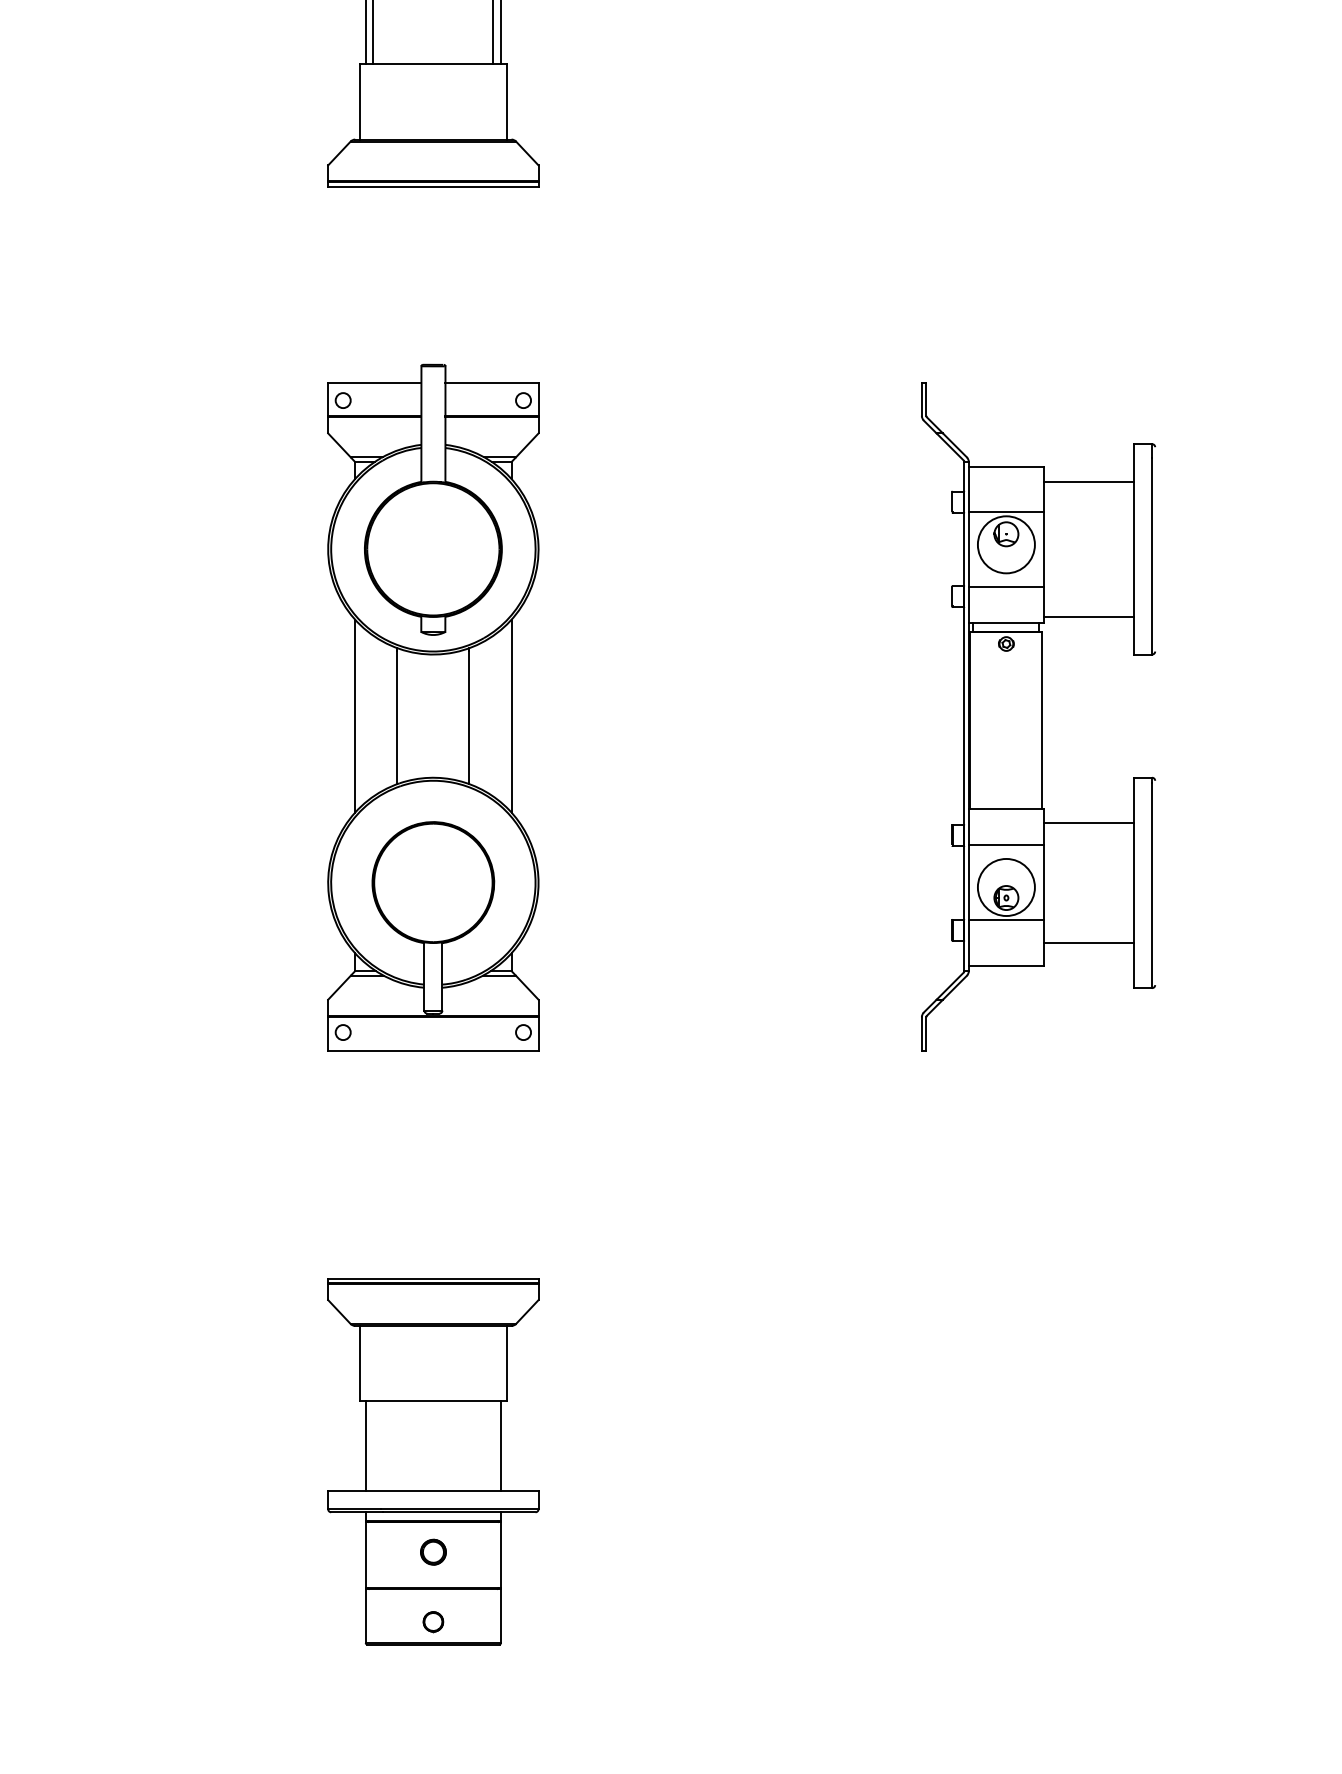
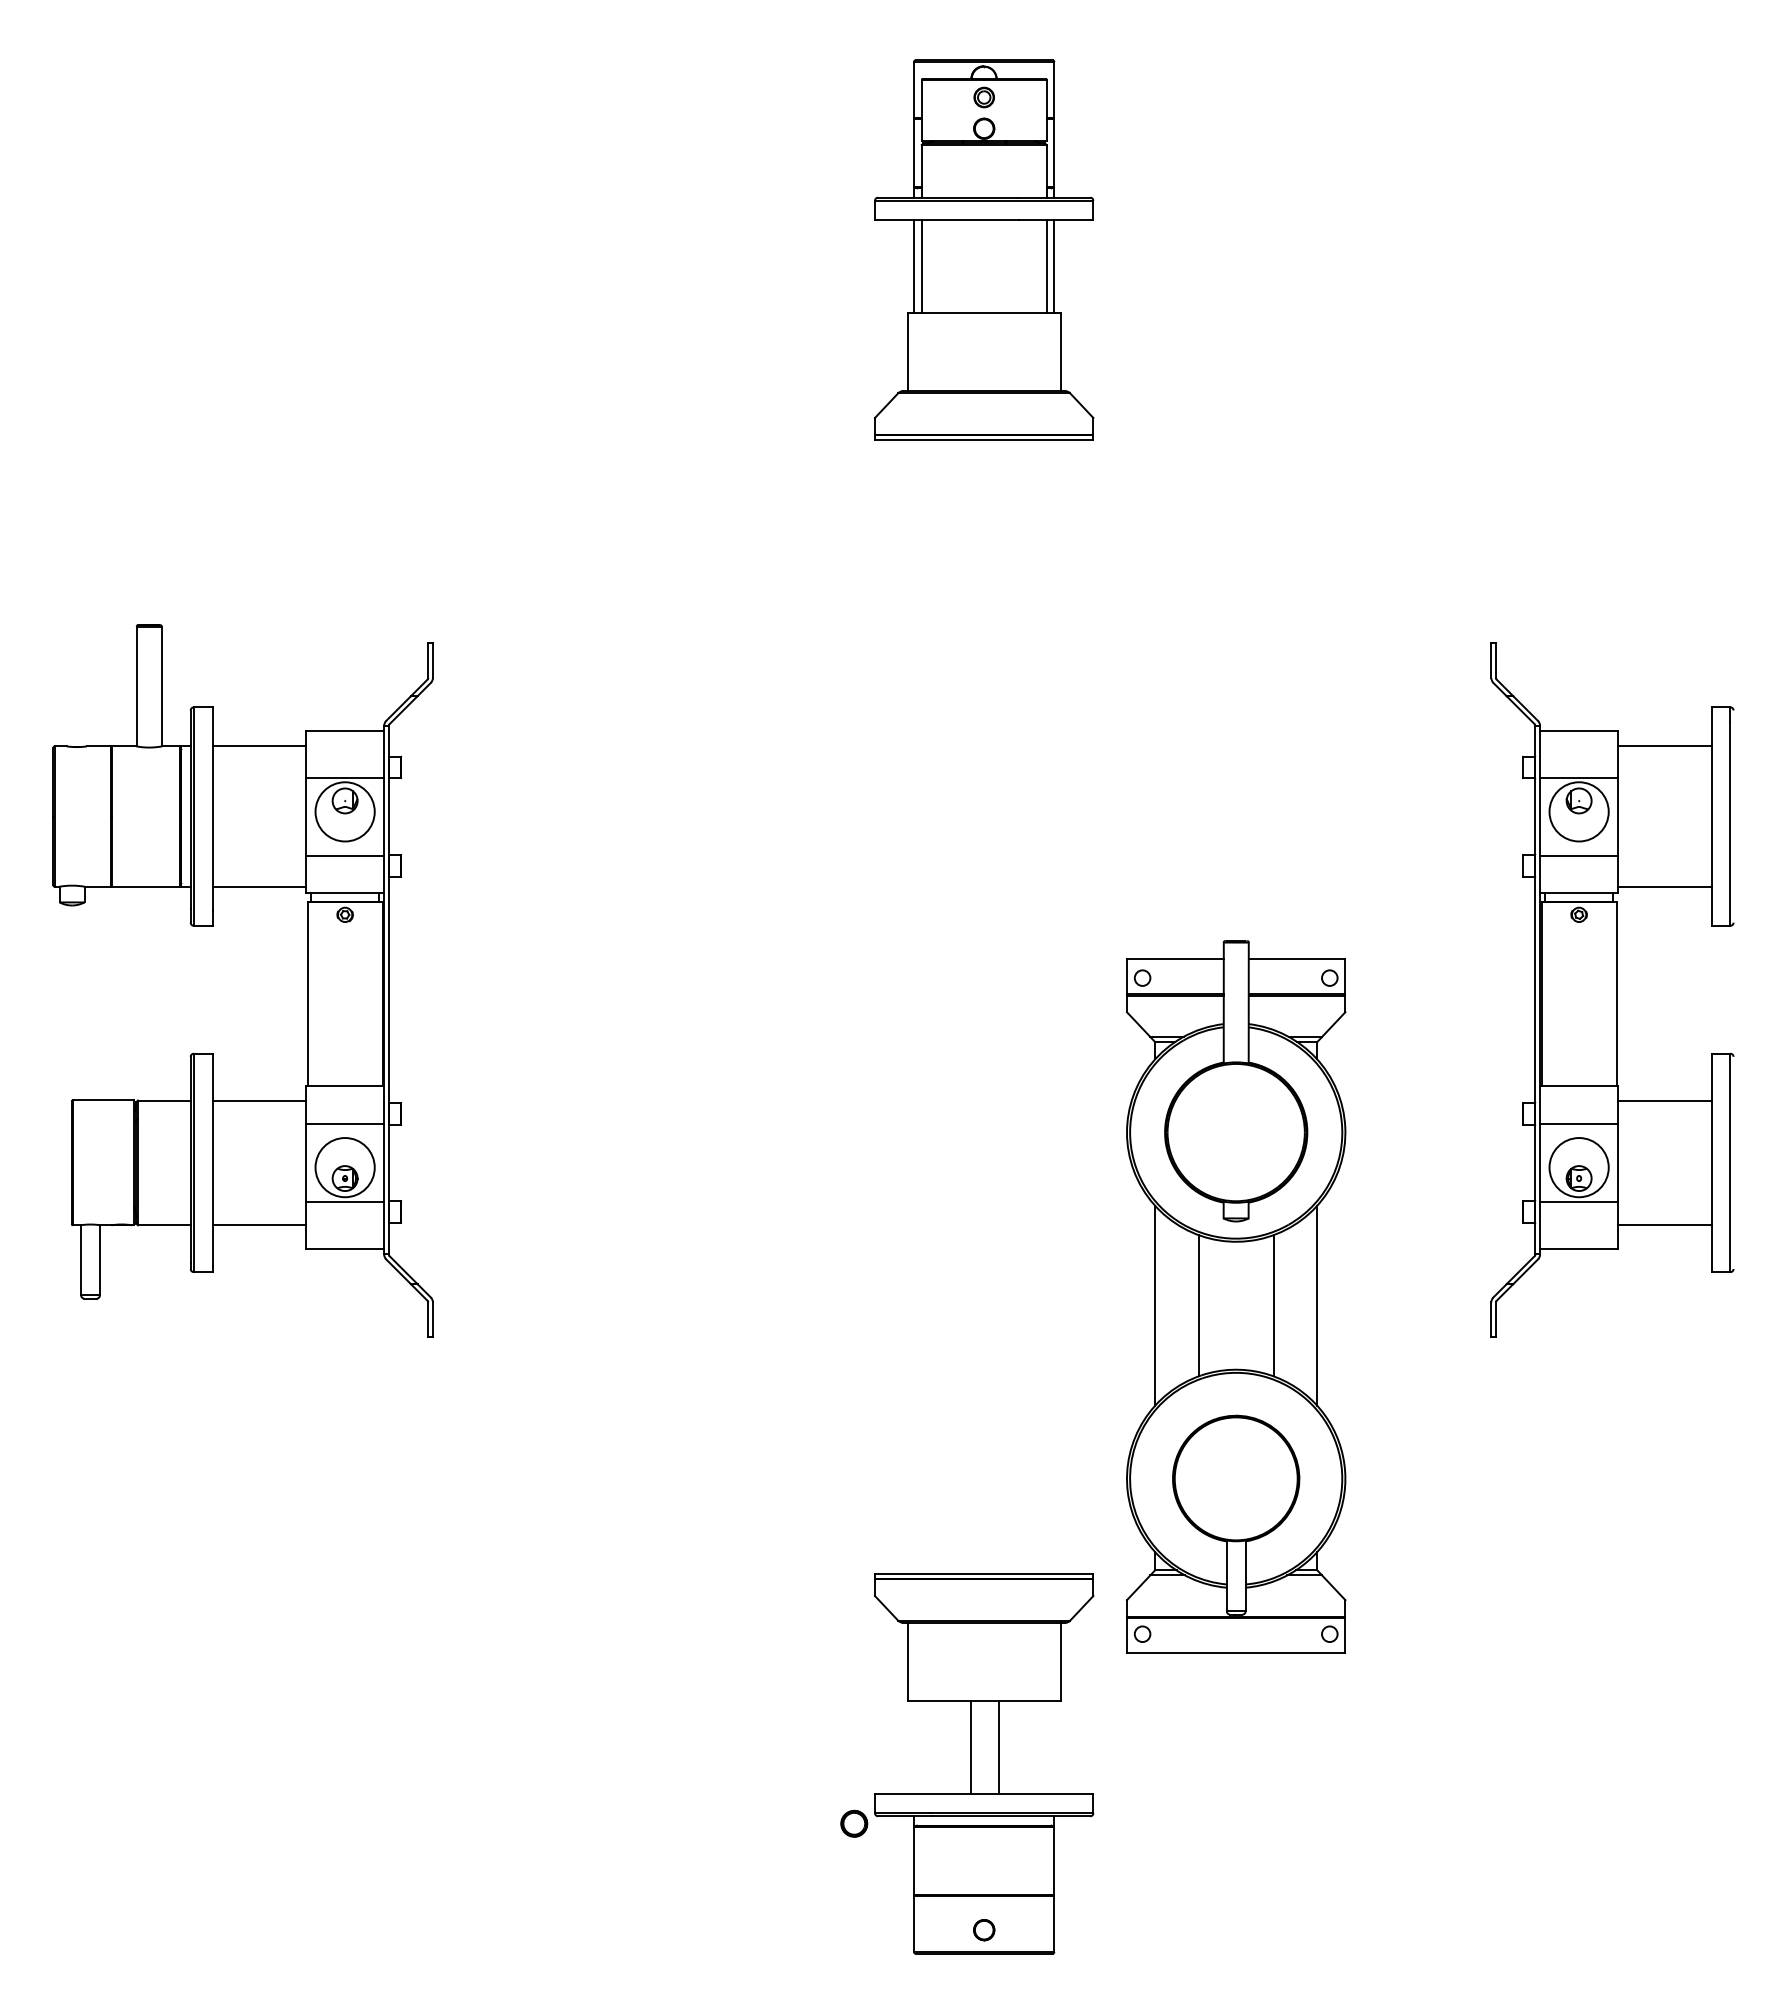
part: (433, 707) -> (1236, 1296), moved
line: (366, 1446) -> (971, 1747), moved
line: (501, 1446) -> (999, 1747), moved
part: (433, 1551) -> (854, 1823), moved

